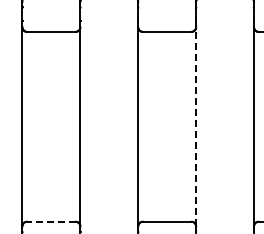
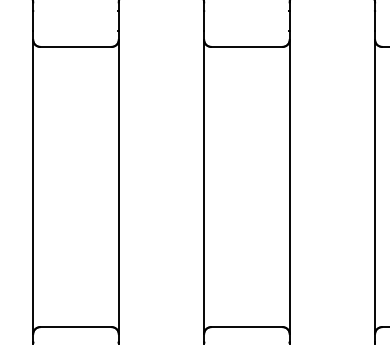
line: (196, 126) -> (290, 186), dashed -> solid
line: (50, 221) -> (74, 326), dashed -> solid

